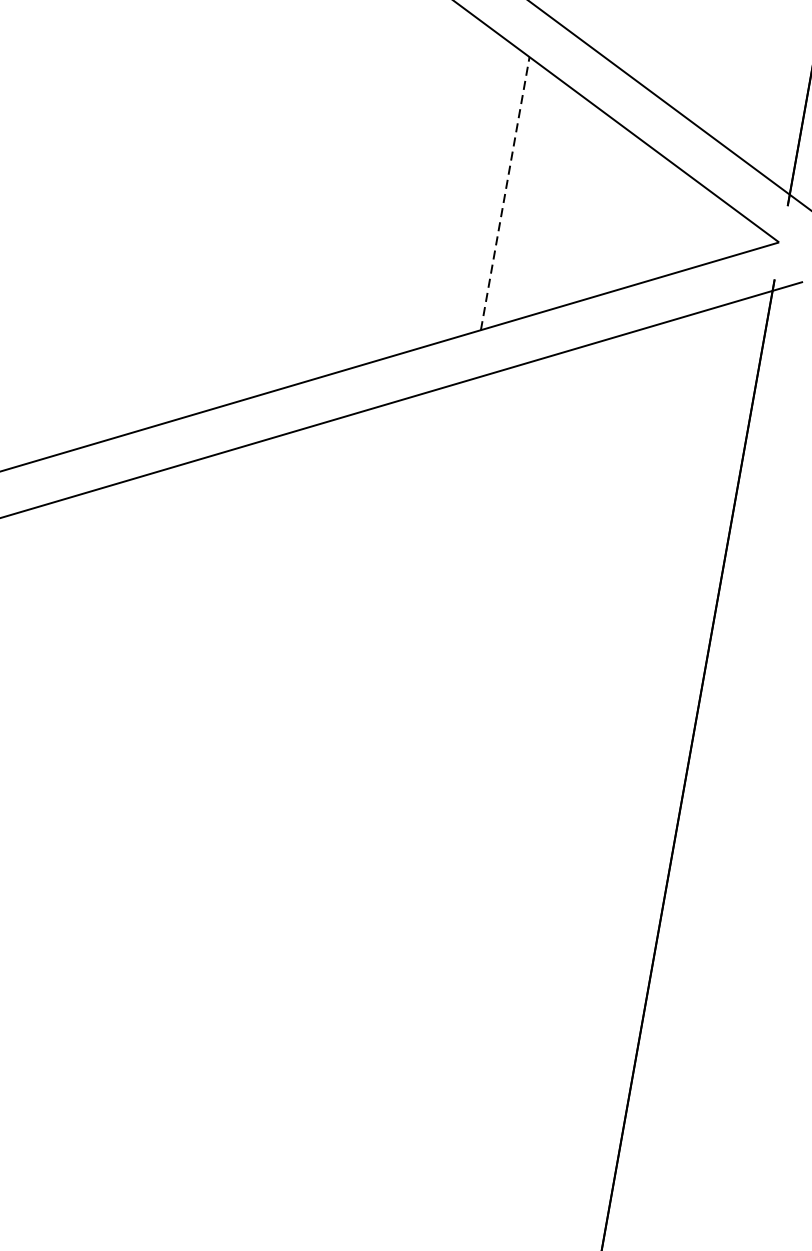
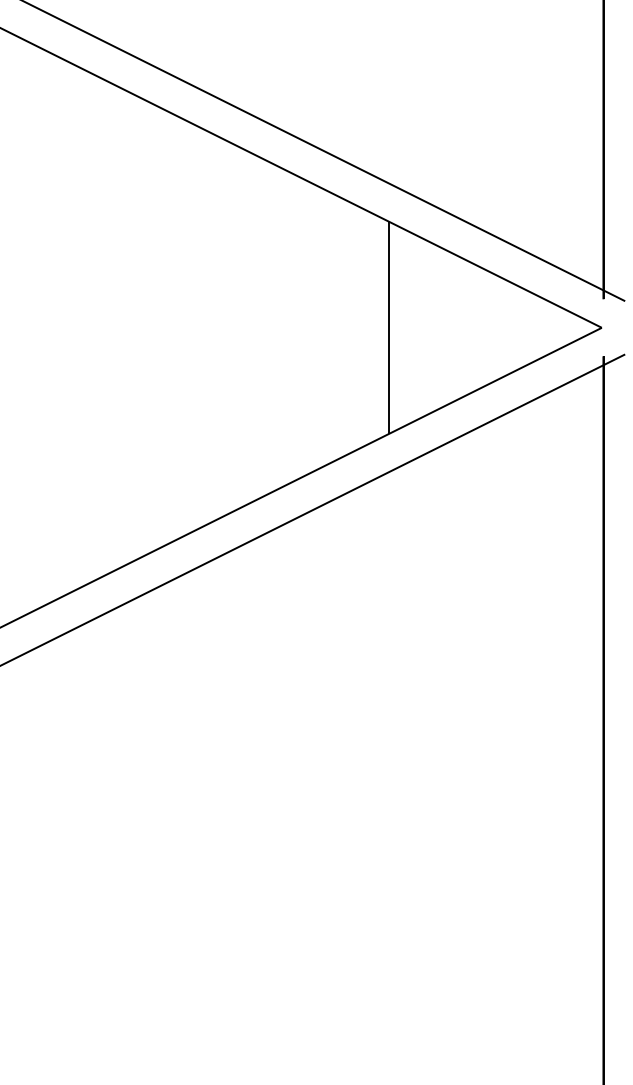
line: (505, 193) -> (388, 327), dashed -> solid

